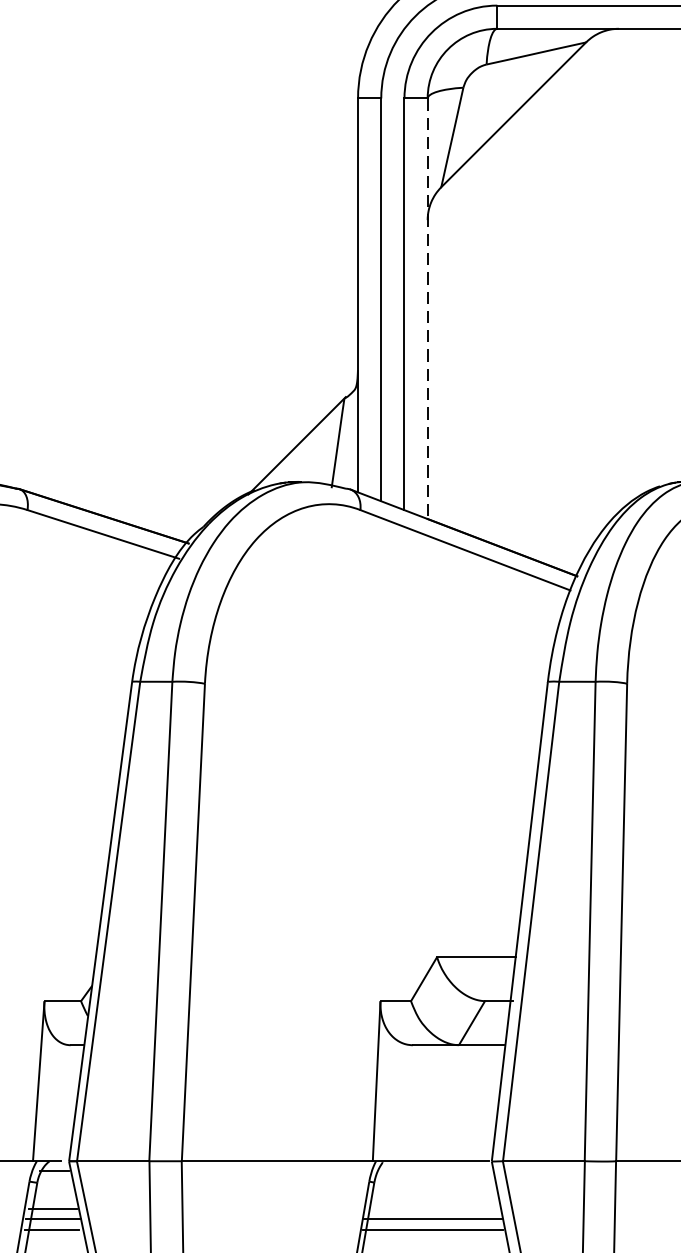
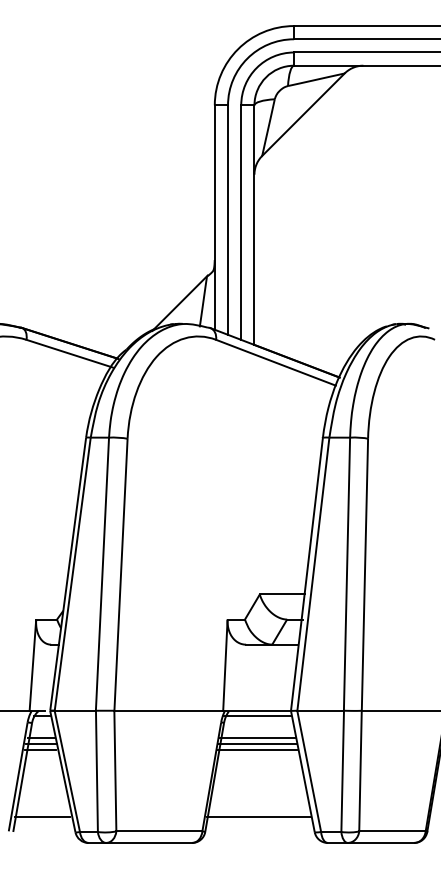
line: (427, 309) -> (254, 225), dashed -> solid
line: (433, 1171) -> (257, 716), added
line: (431, 1209) -> (256, 738), added

